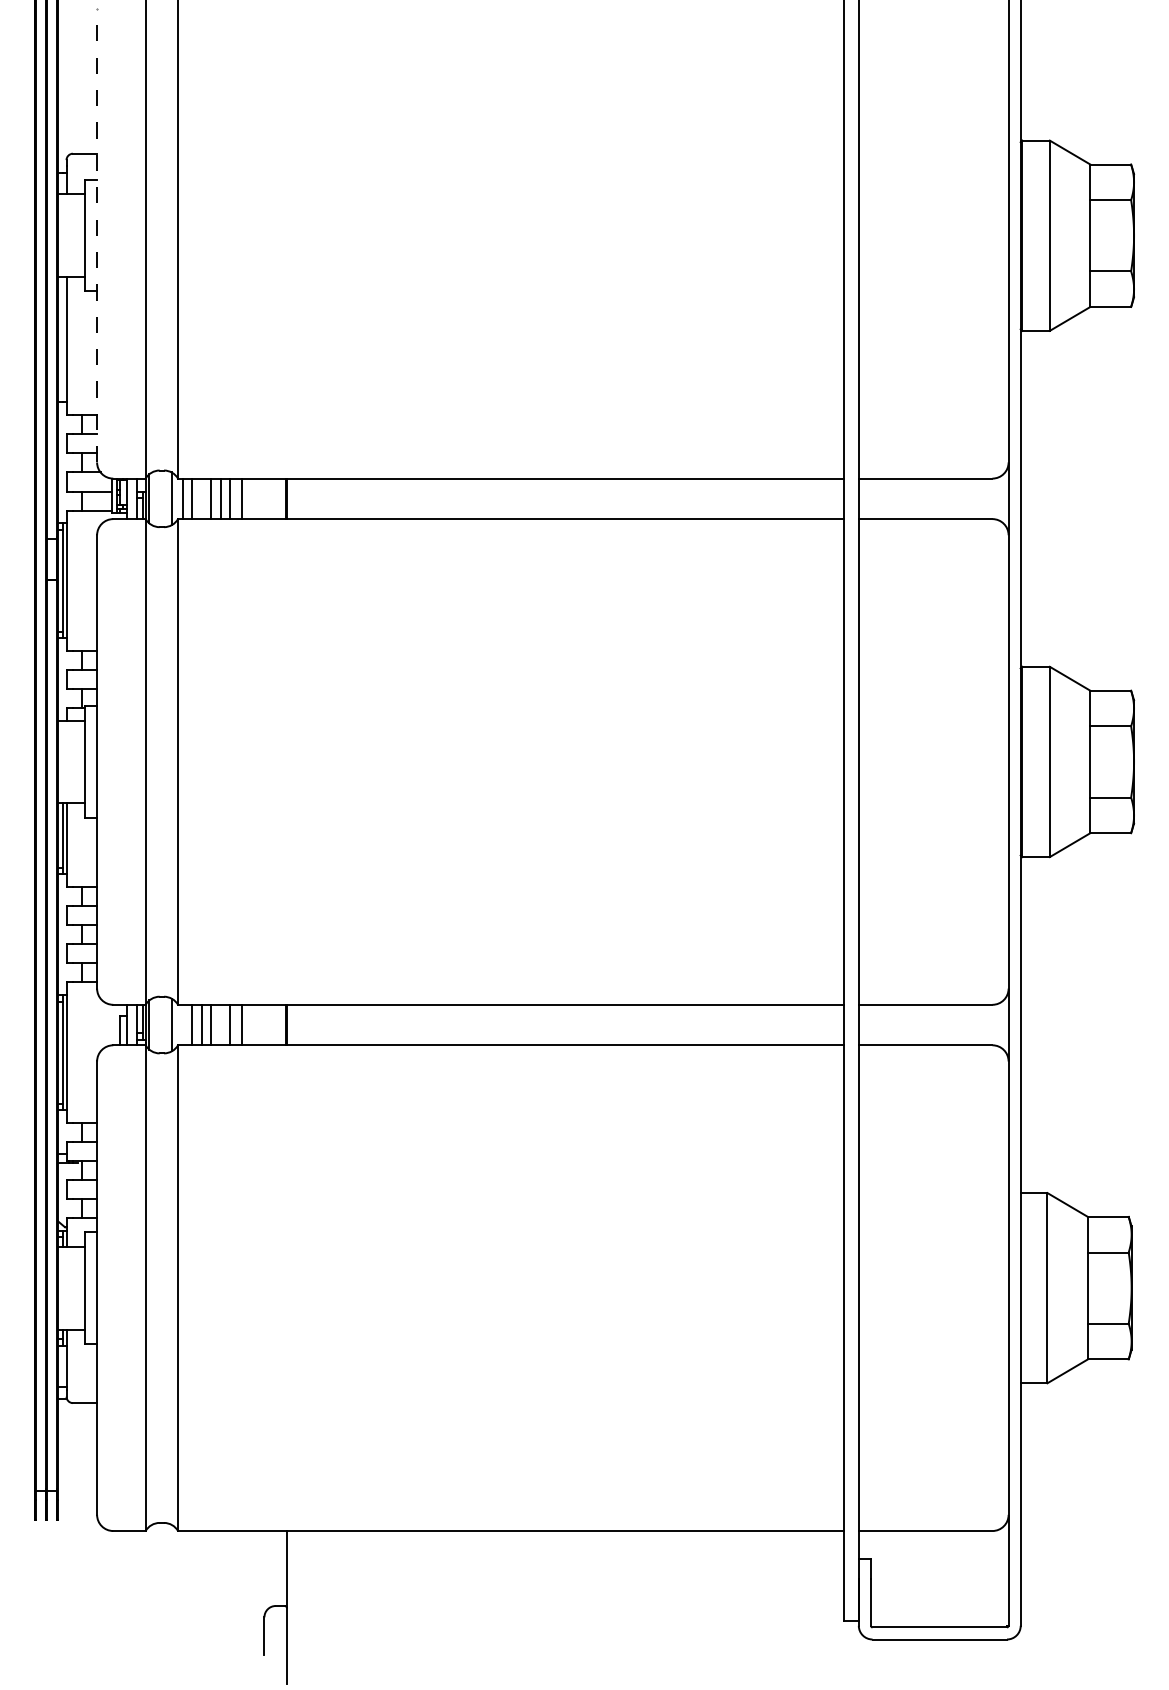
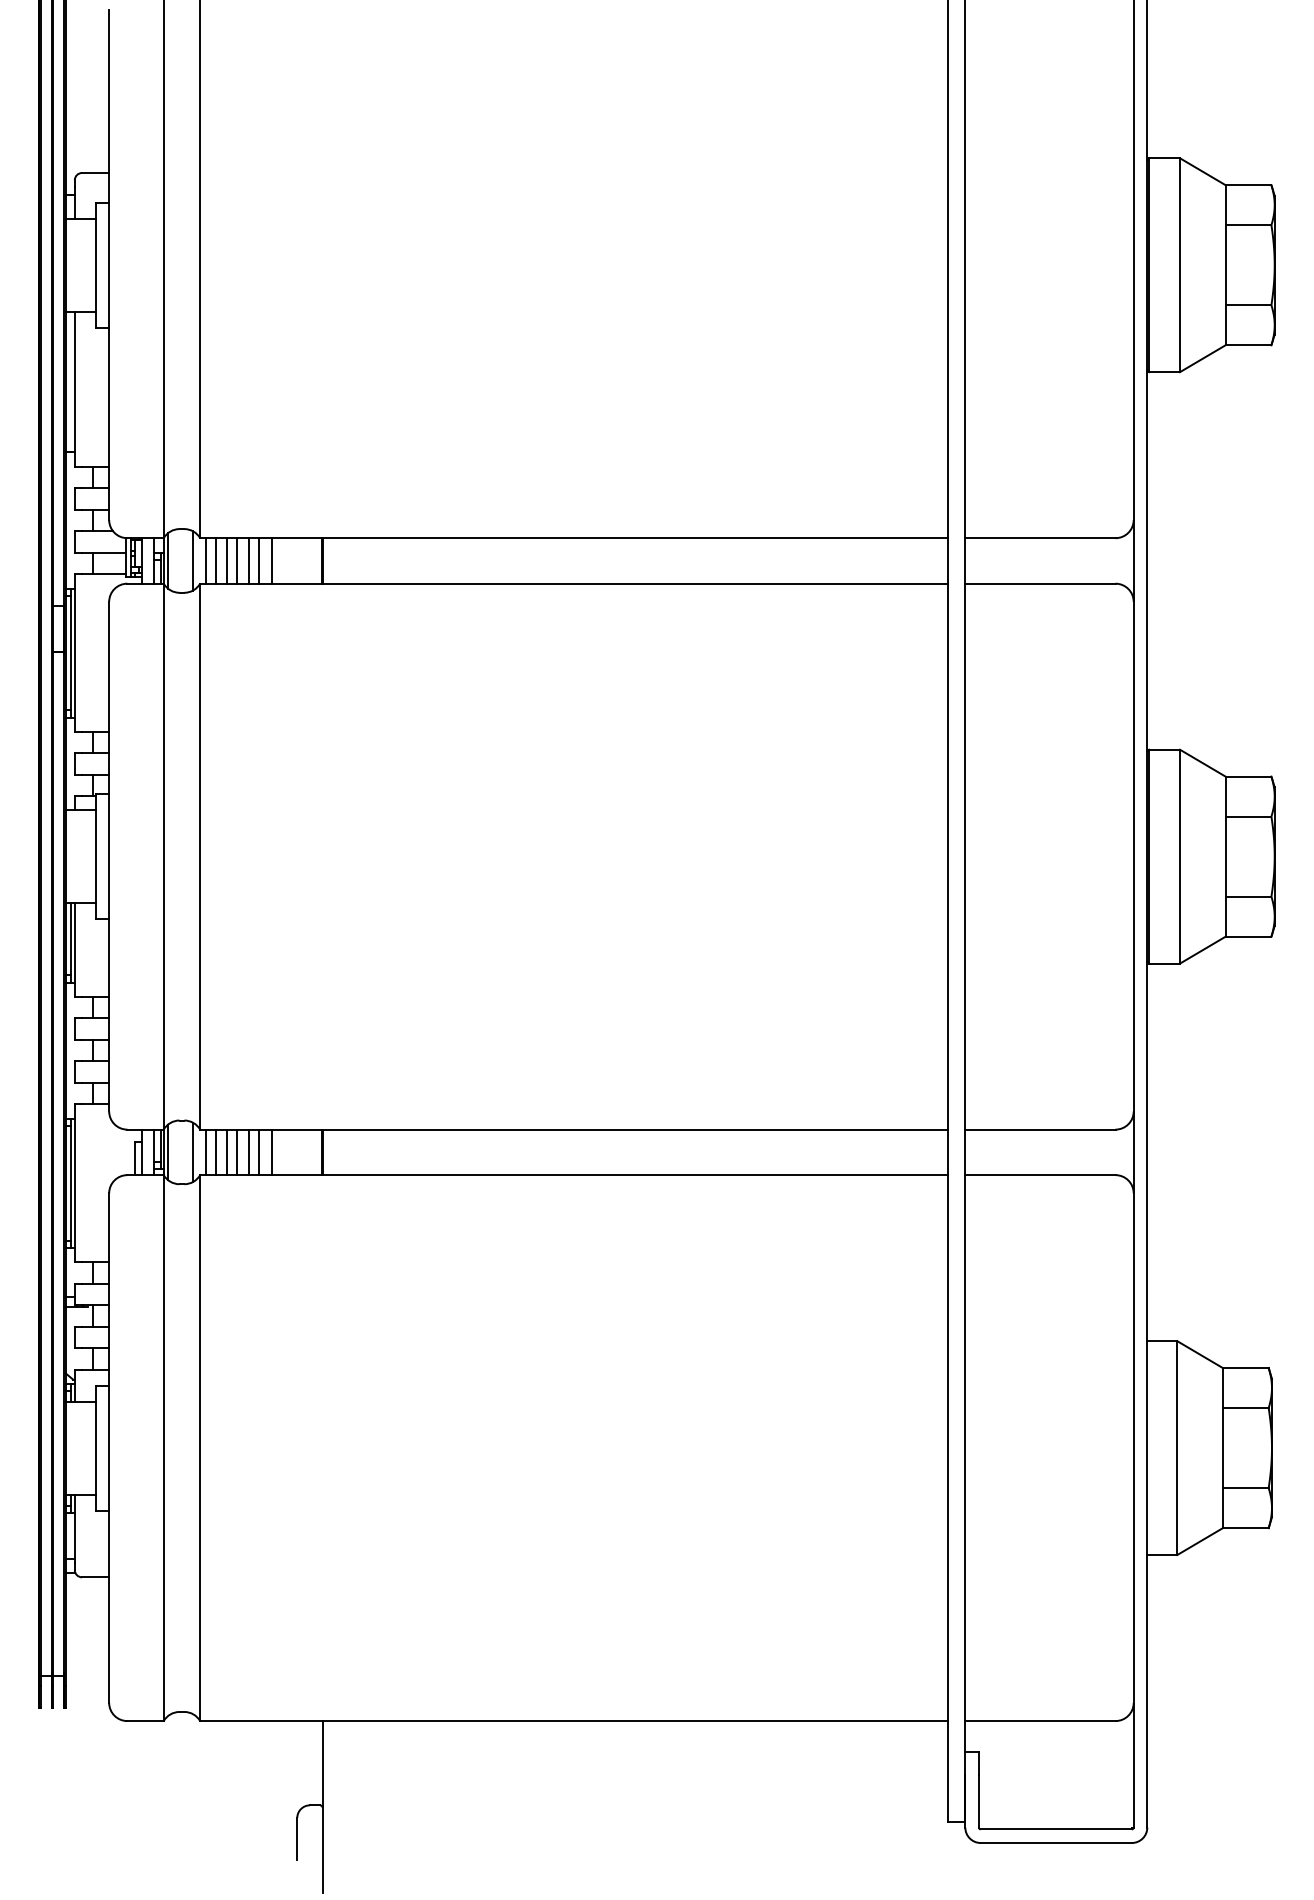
line: (97, 236) -> (109, 265), dashed -> solid
line: (202, 498) -> (227, 560), added
line: (182, 1025) -> (205, 1152), added
line: (221, 1025) -> (248, 1152), added

